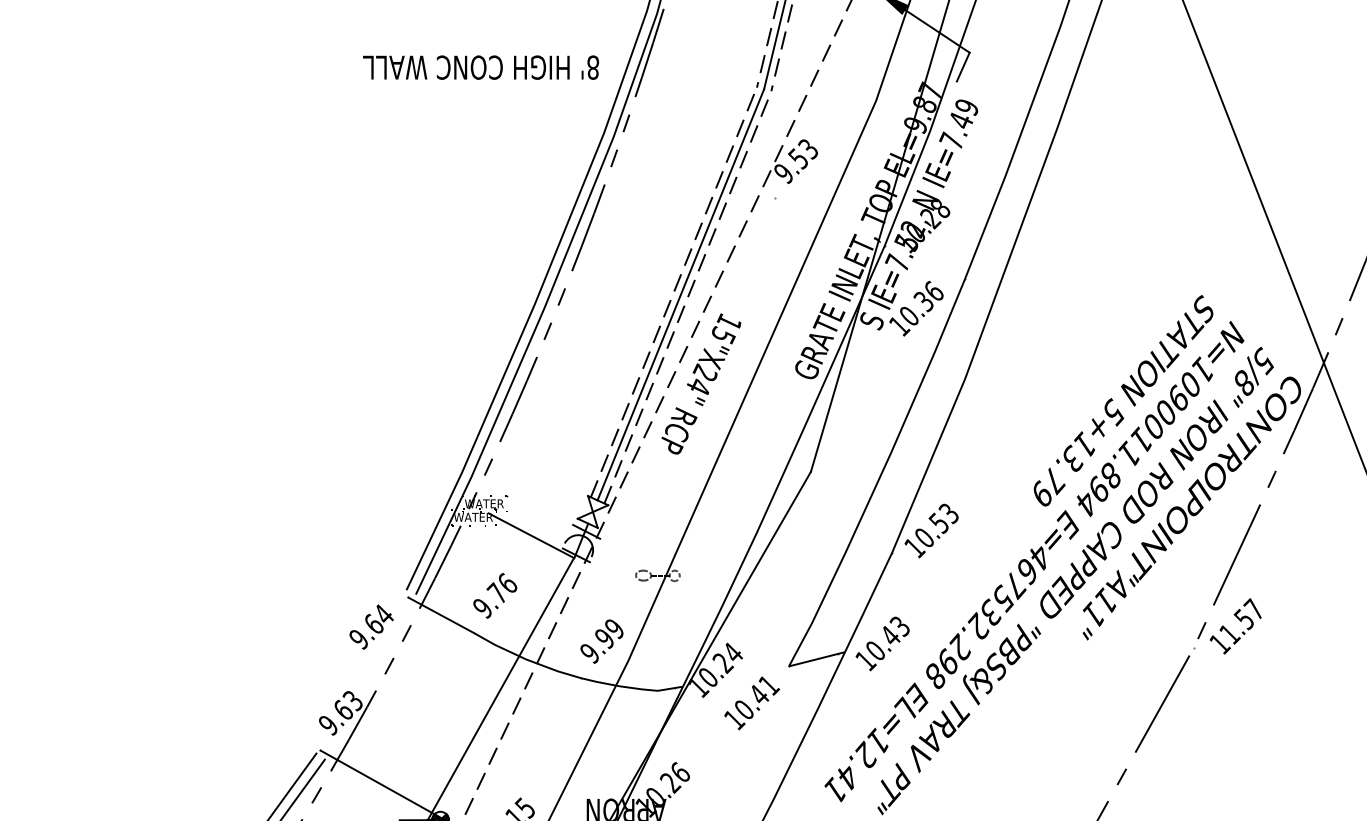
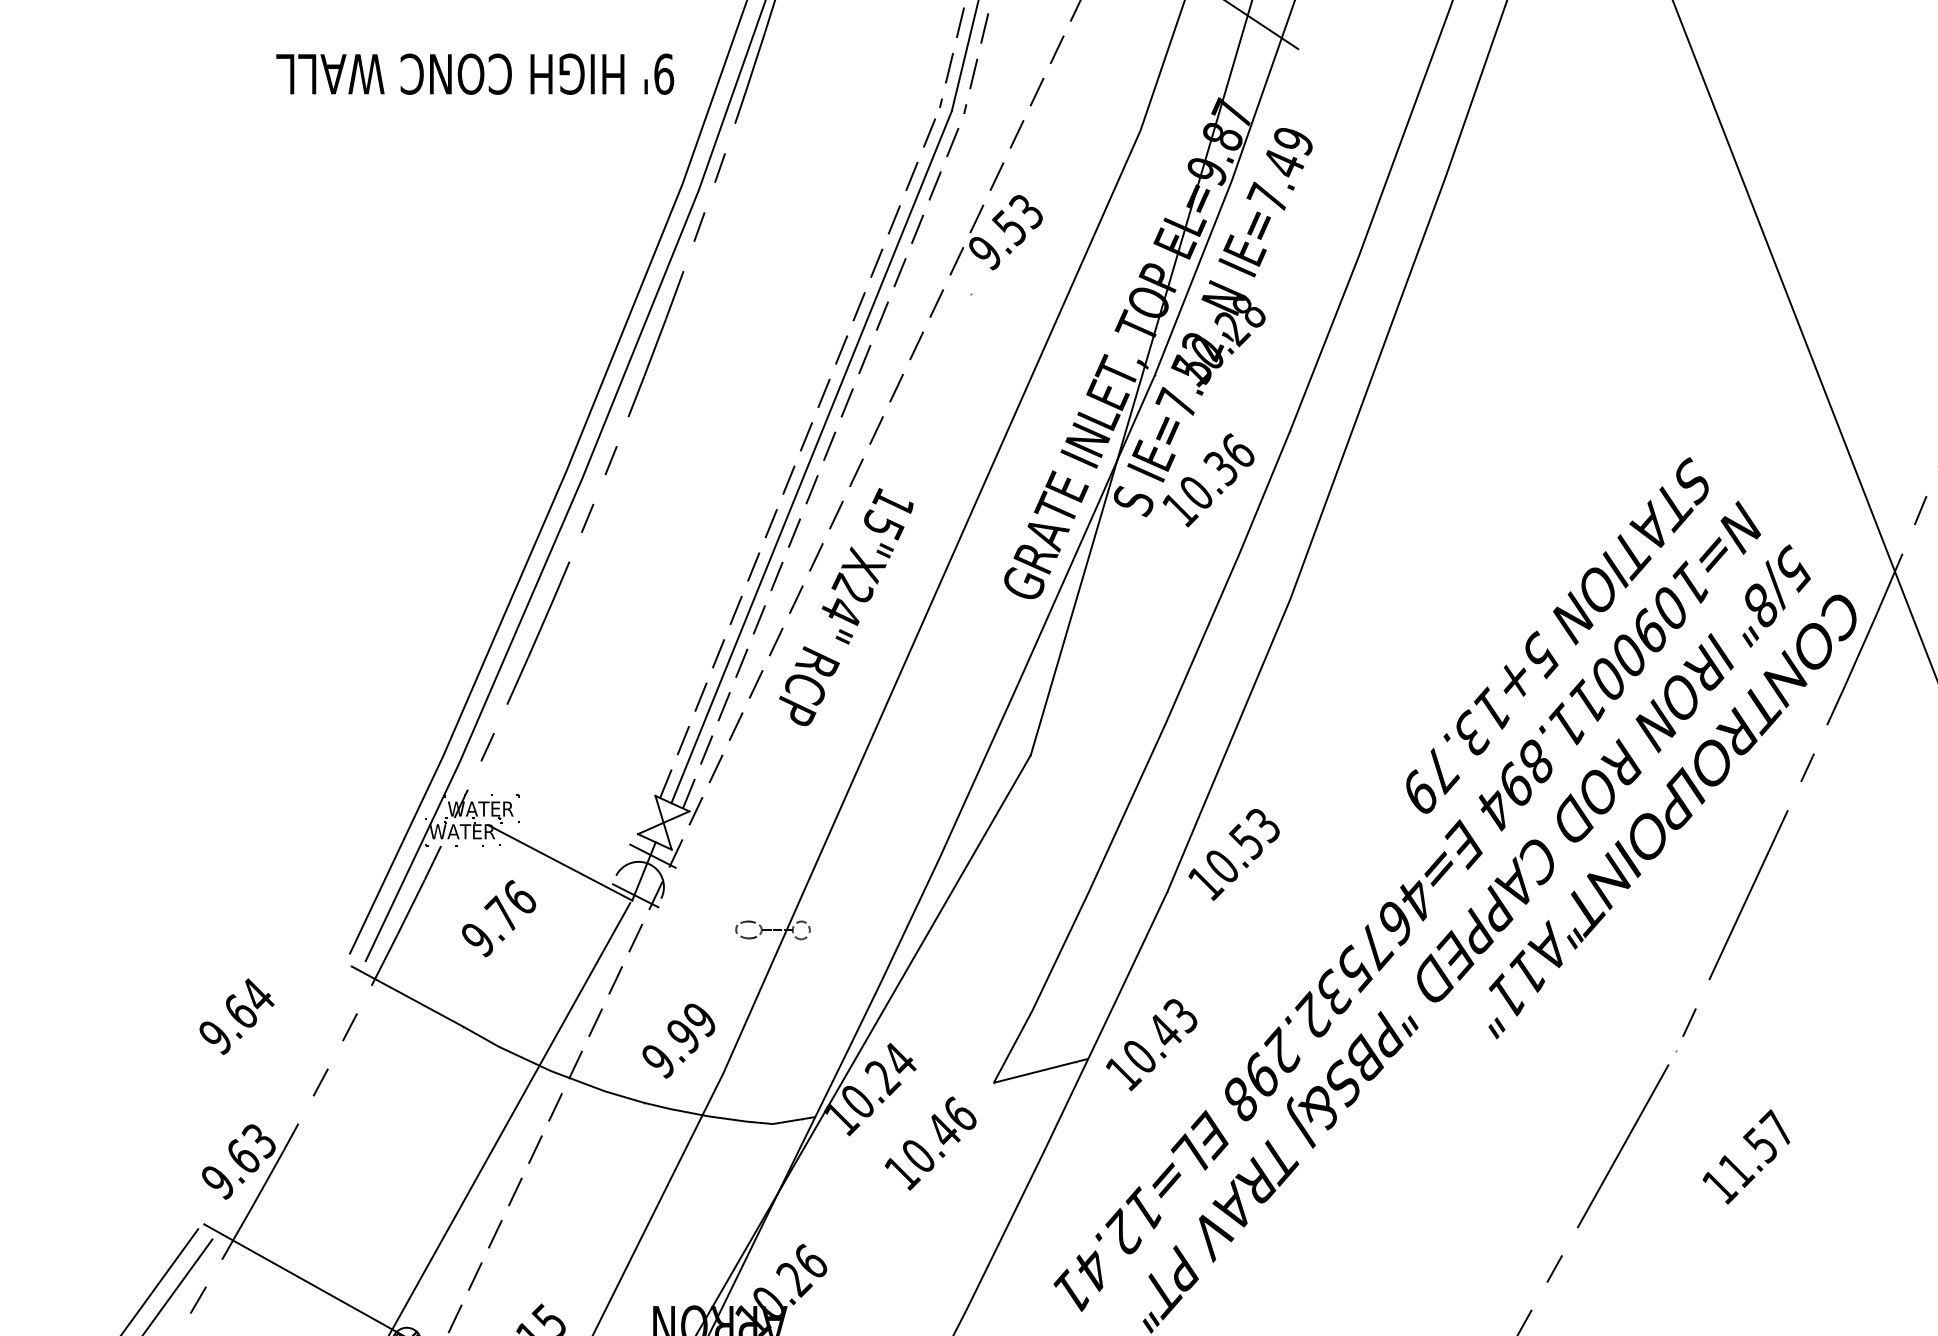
line: (962, 66) -> (1286, 72), removed
text: (593, 67) -> (664, 73), 8' -> 9'
text: (495, 595) -> (499, 917), moved
text: (371, 626) -> (236, 1015), moved
text: (1235, 626) -> (1746, 1157), moved
text: (769, 684) -> (961, 1113), 10.41 -> 10.46

